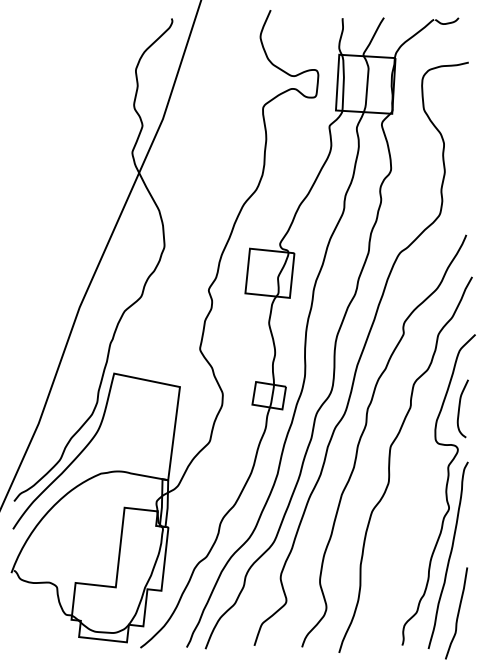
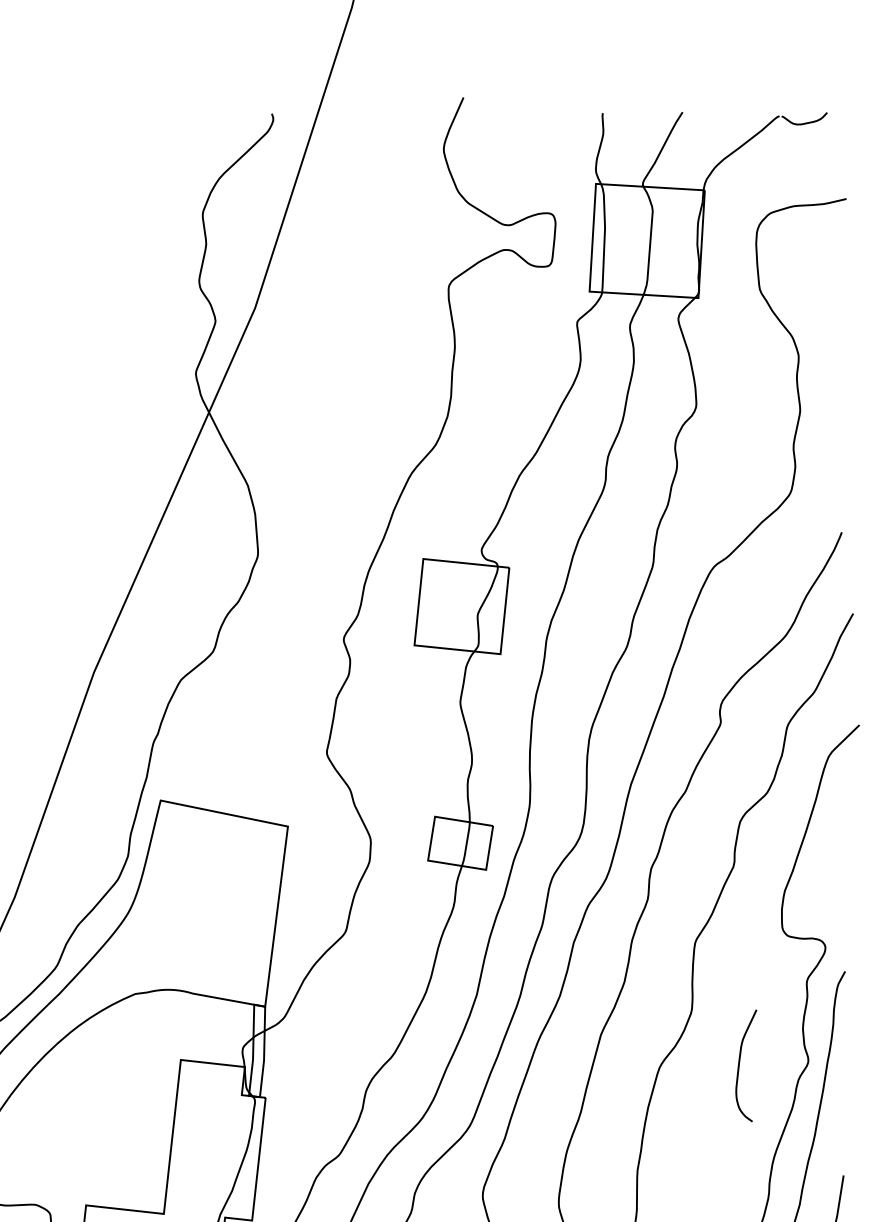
curve: (460, 407) -> (741, 1063), moved

